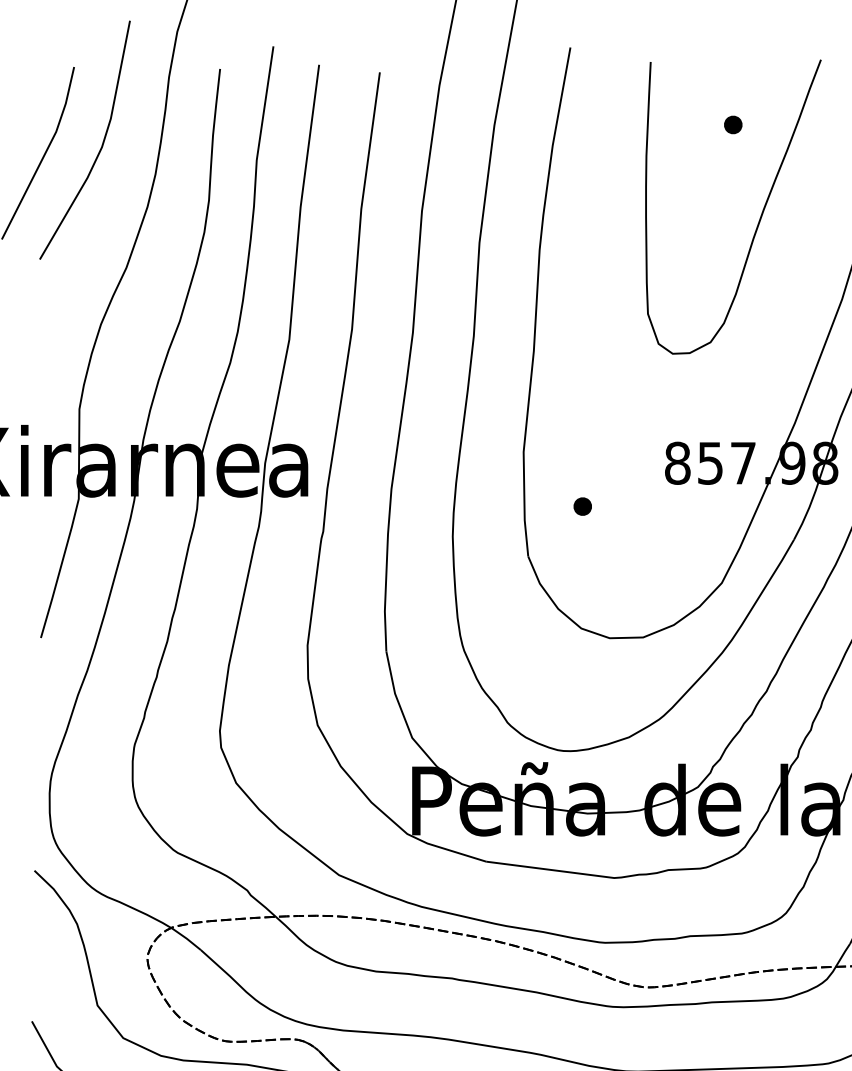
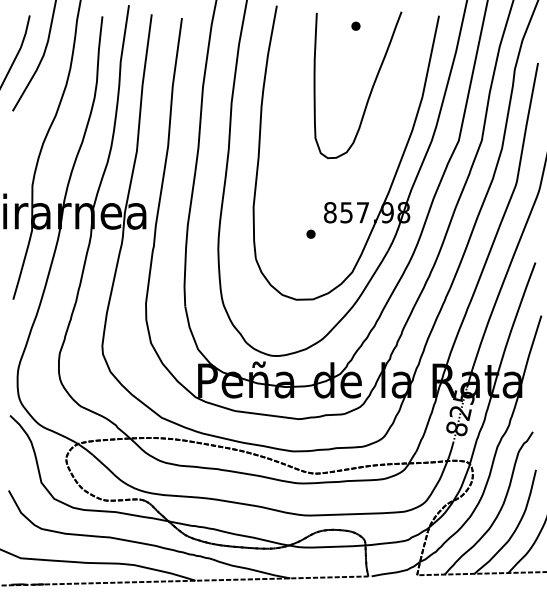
part: (732, 123) -> (355, 25), moved
part: (581, 505) -> (310, 233), moved

